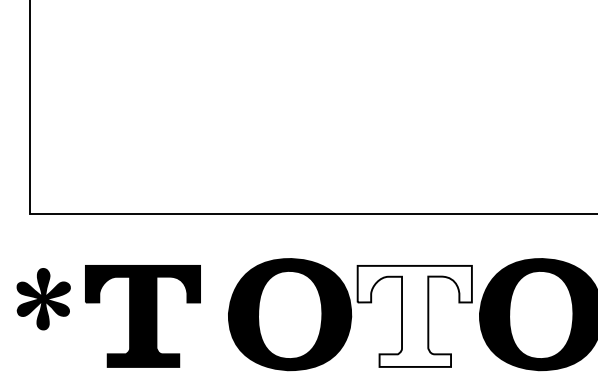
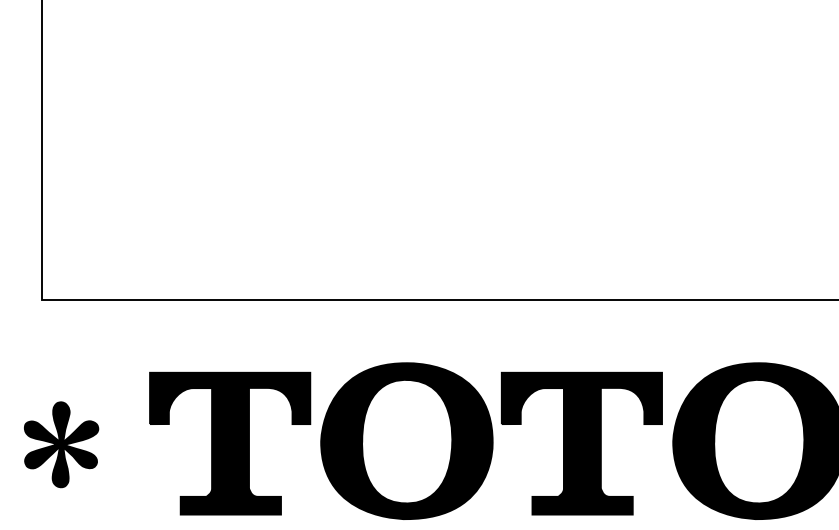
part: (43, 299) -> (61, 445), moved
fill: (414, 315) -> (581, 442), added
part: (142, 316) -> (229, 443), moved

